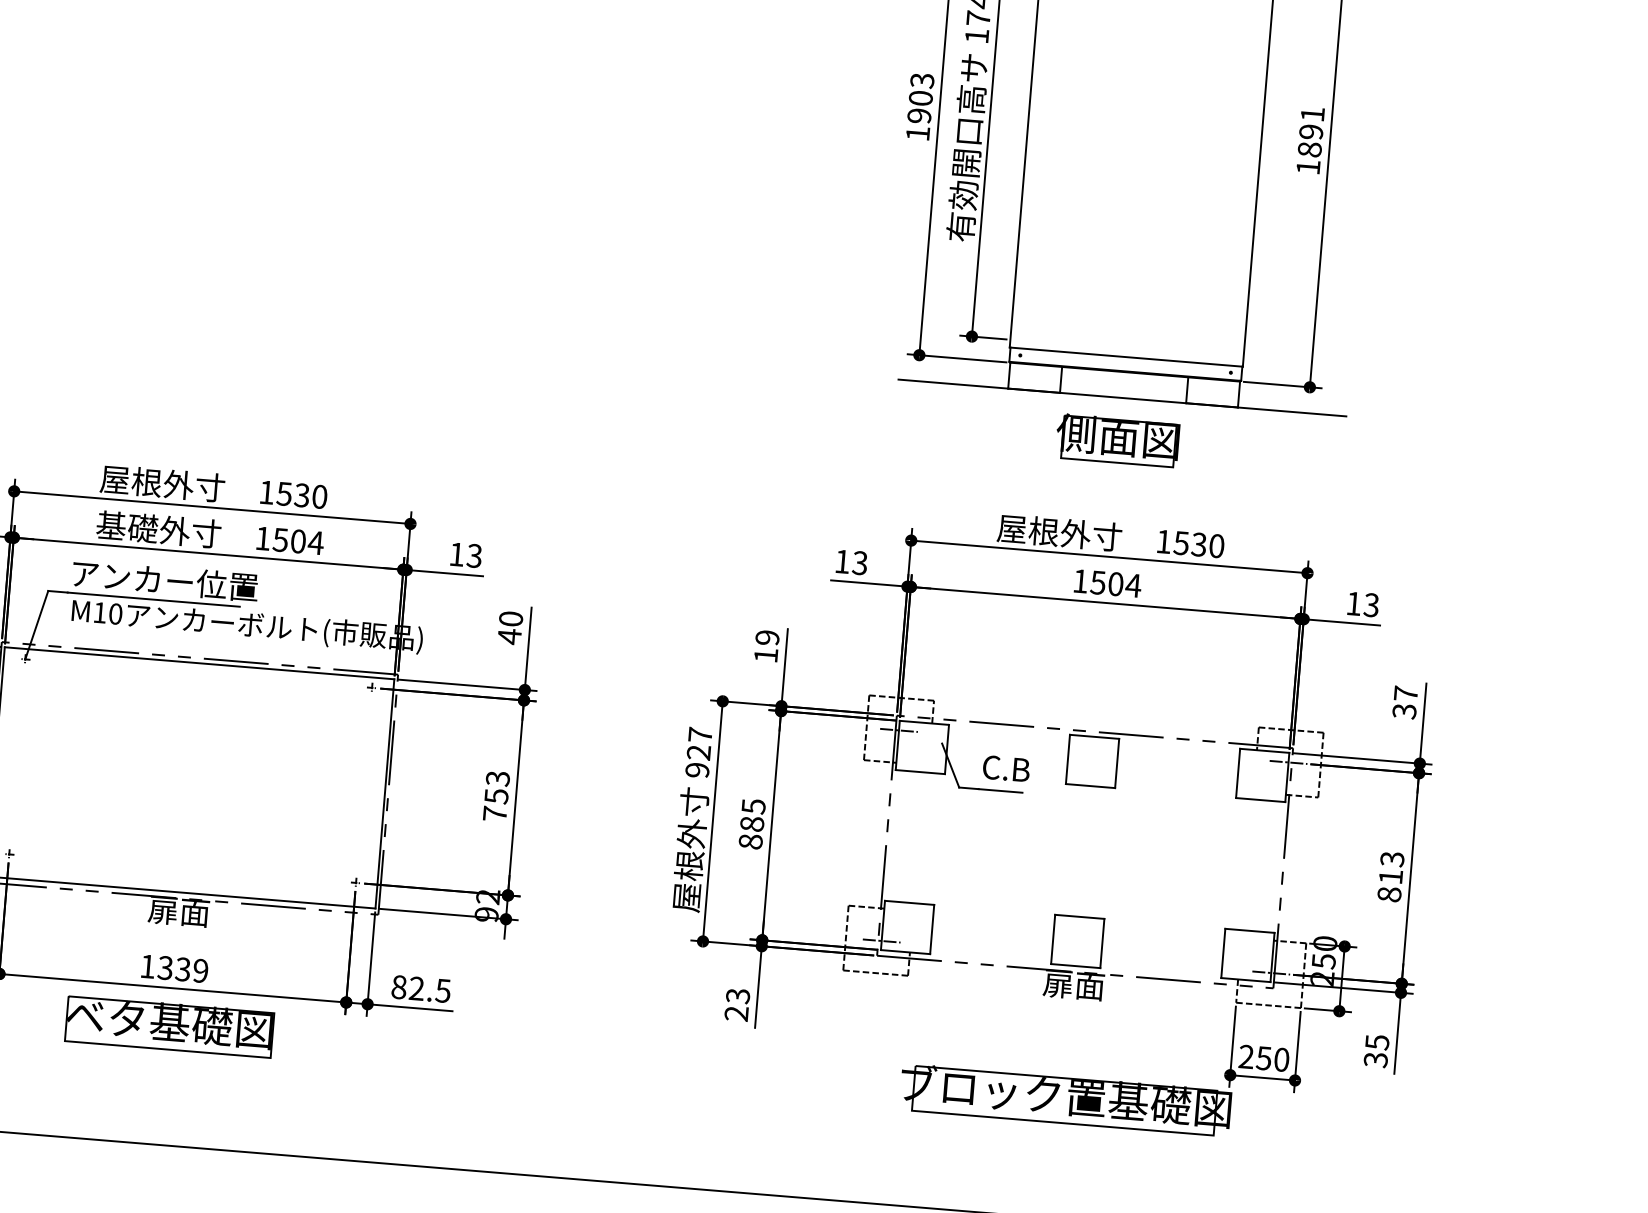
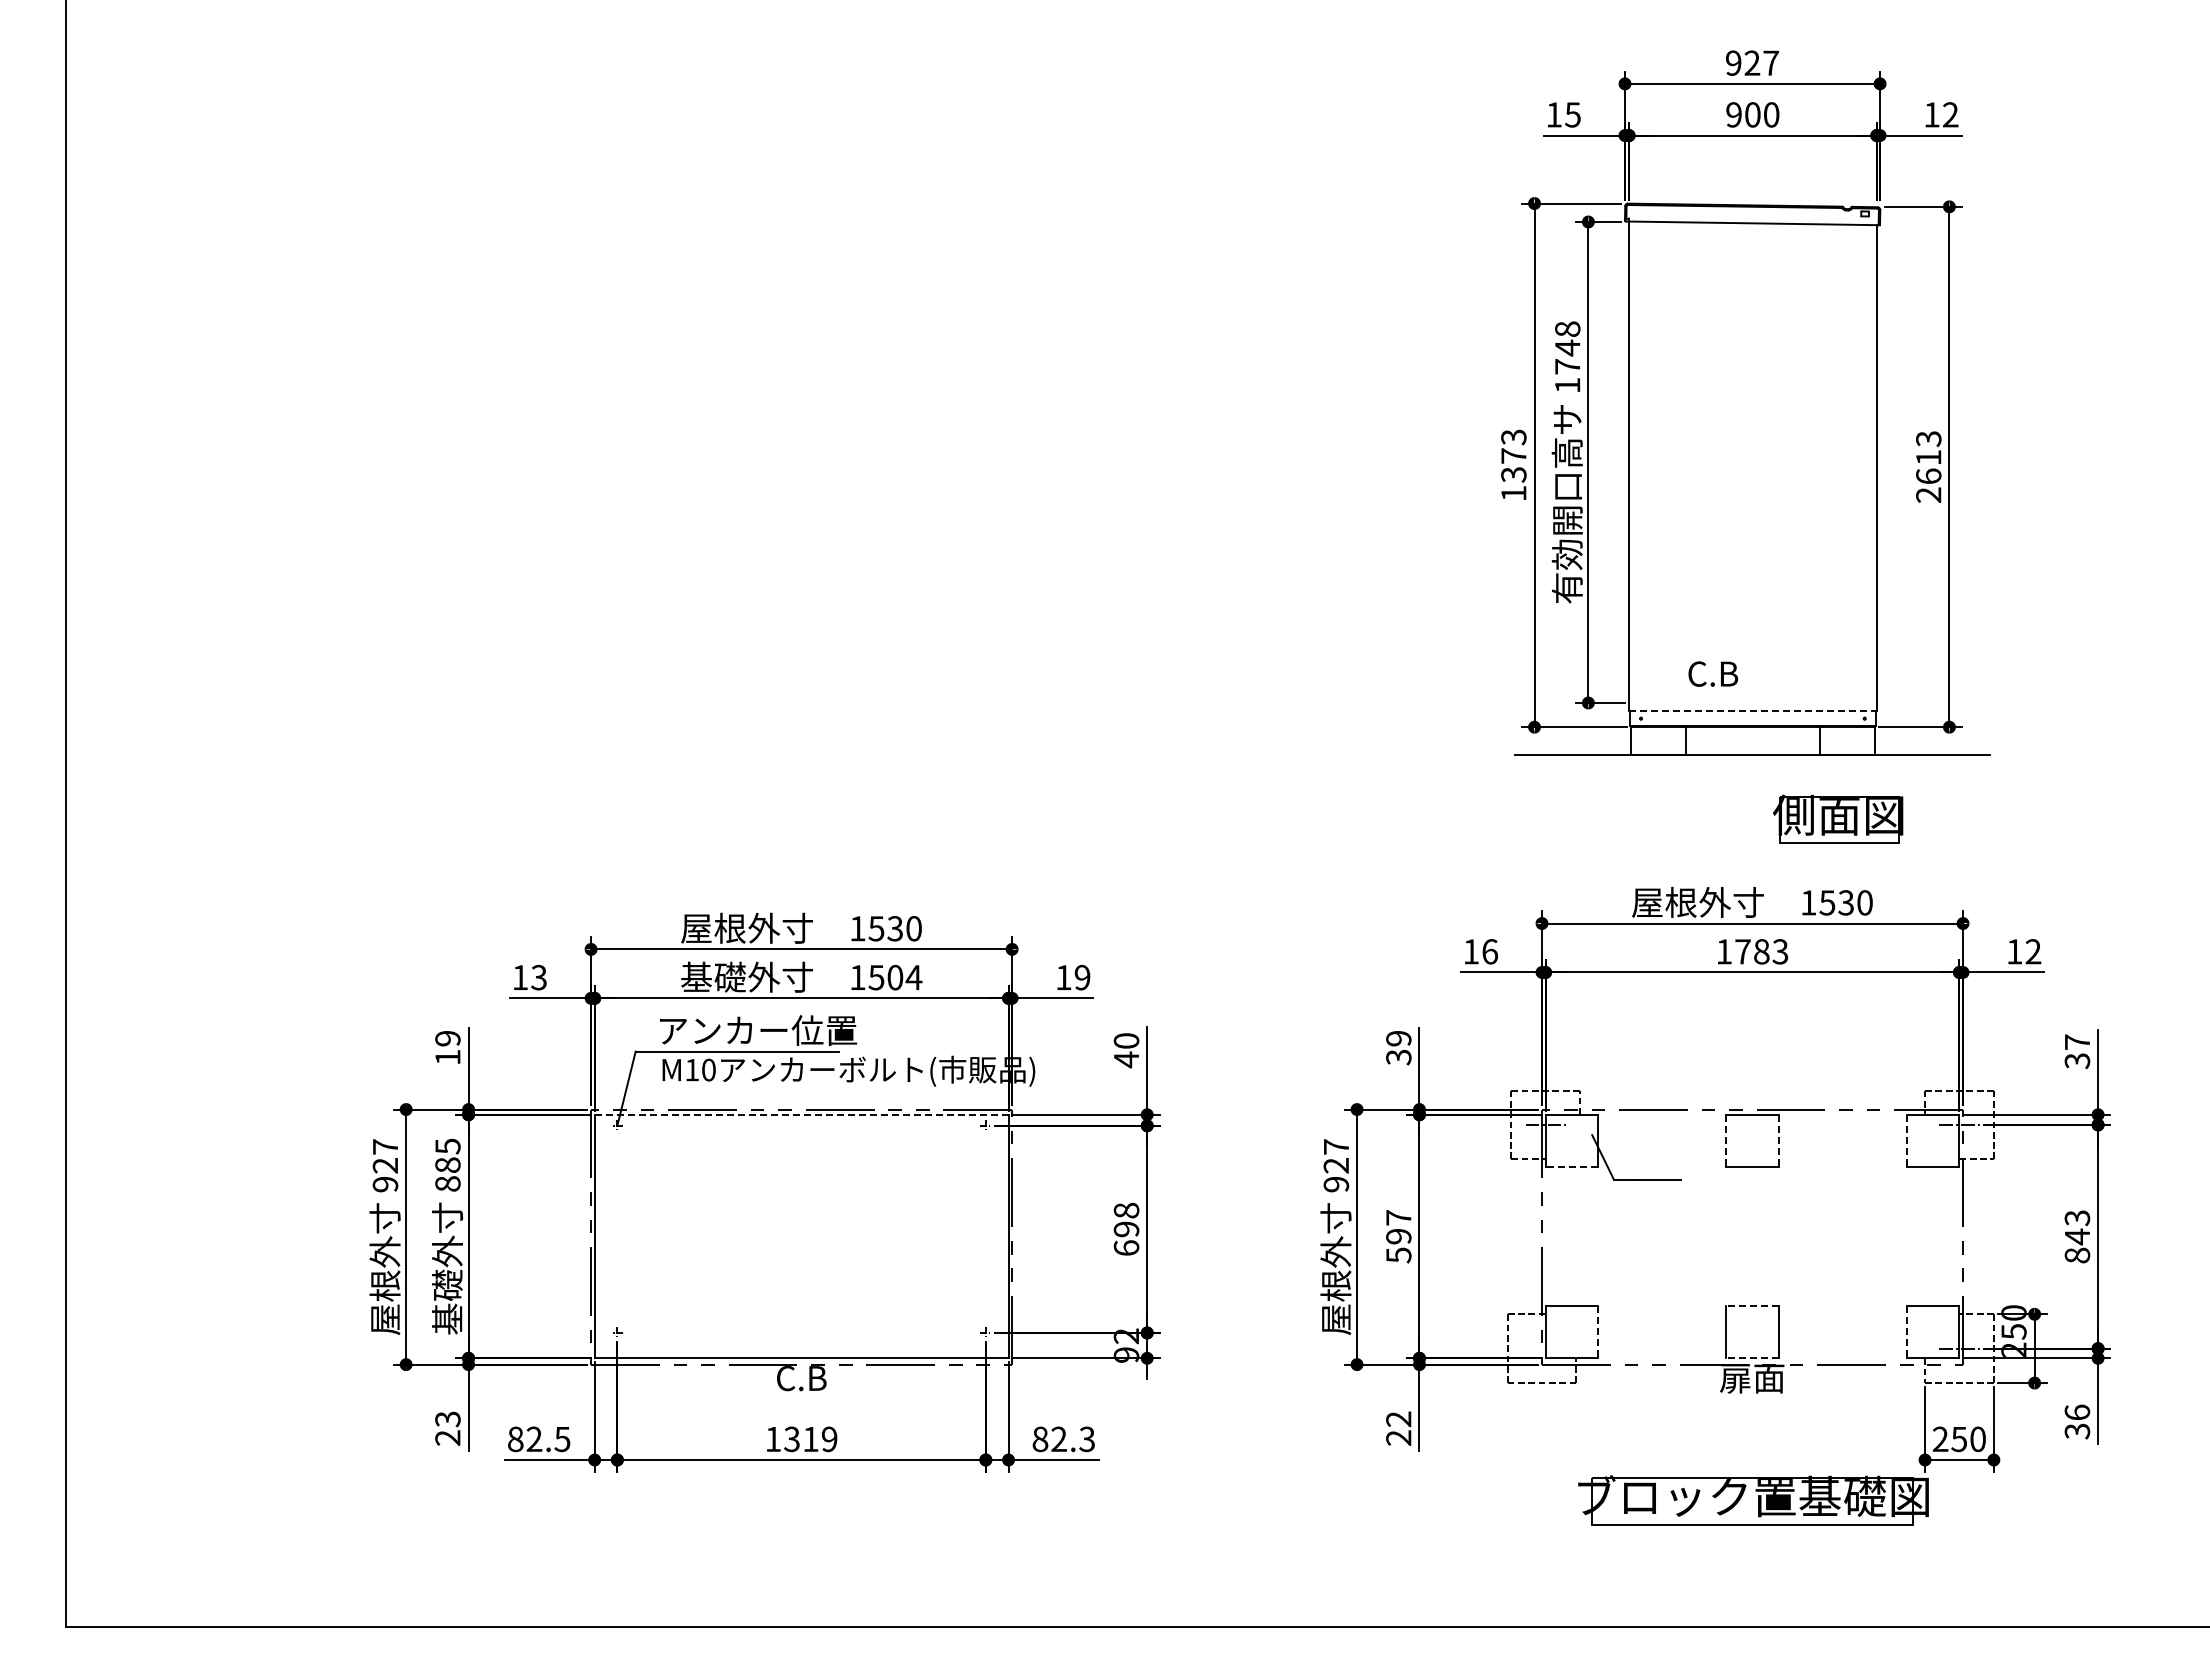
text: (919, 107) -> (1513, 465), 1903 -> 1373
text: (1310, 140) -> (1928, 466), 1891 -> 2613
line: (1126, 357) -> (1753, 711), solid -> dashed
part: (1118, 440) -> (1838, 818), moved
text: (474, 555) -> (1082, 977), 13 -> 19
text: (860, 562) -> (1490, 951), 13 -> 16
text: (1115, 583) -> (1761, 951), 1504 -> 1783
text: (1371, 604) -> (2033, 951), 13 -> 12
text: (765, 655) -> (1398, 1057), 19 -> 39
line: (199, 663) -> (801, 1114), solid -> dashed
line: (1068, 760) -> (1726, 1141), solid -> dashed
line: (1116, 764) -> (1778, 1141), solid -> dashed
text: (1006, 768) -> (1713, 673), moved
line: (920, 772) -> (1571, 1167), solid -> dashed
line: (1238, 774) -> (1907, 1141), solid -> dashed
text: (496, 795) -> (1126, 1228), 753 -> 698
text: (751, 824) -> (1398, 1236), 885 -> 597
text: (1391, 876) -> (2077, 1236), 813 -> 843
text: (179, 911) -> (801, 1378), 扉面 -> C.B
line: (1079, 917) -> (1752, 1306), solid -> dashed
line: (931, 929) -> (1597, 1332), solid -> dashed
line: (881, 940) -> (1545, 1348), removed
line: (1223, 953) -> (1907, 1332), solid -> dashed
line: (1075, 966) -> (1752, 1358), solid -> dashed
text: (182, 969) -> (810, 1439), 1339 -> 1319
text: (442, 990) -> (1086, 1438), 82.5 -> 82.3
text: (737, 996) -> (1398, 1419), 23 -> 22
part: (169, 1026) -> (801, 1500), removed
text: (1377, 1042) -> (2077, 1412), 35 -> 36

